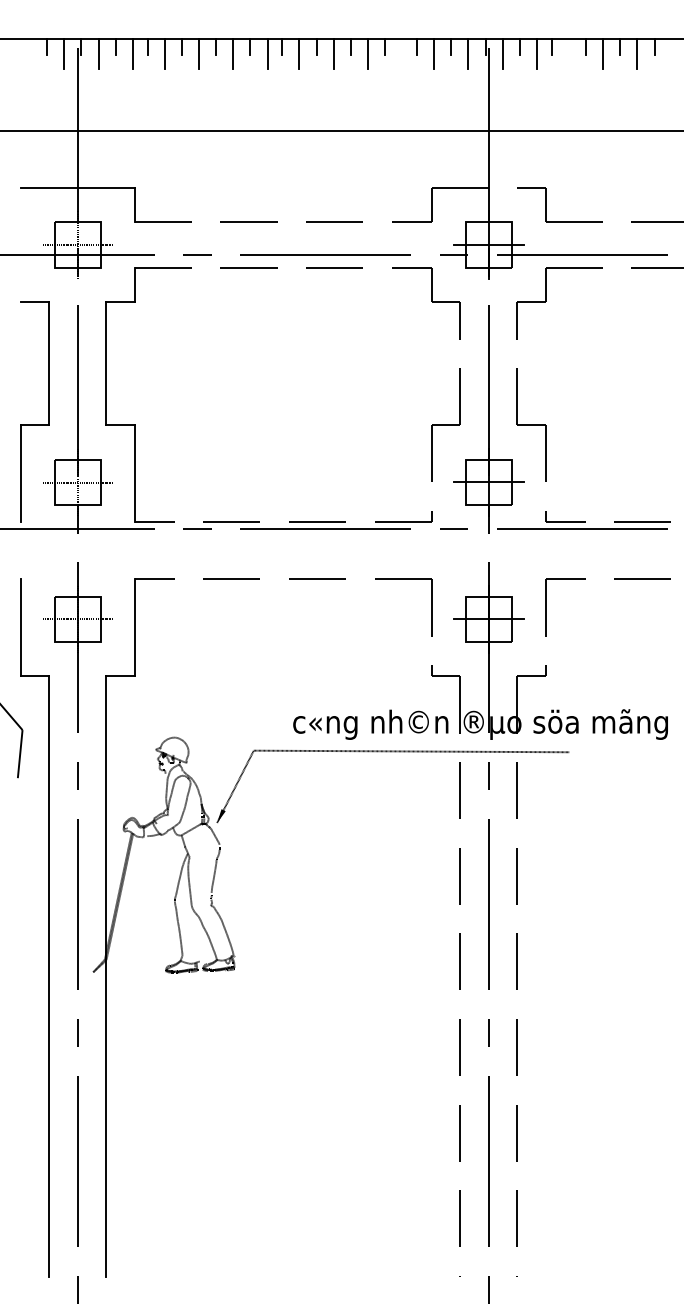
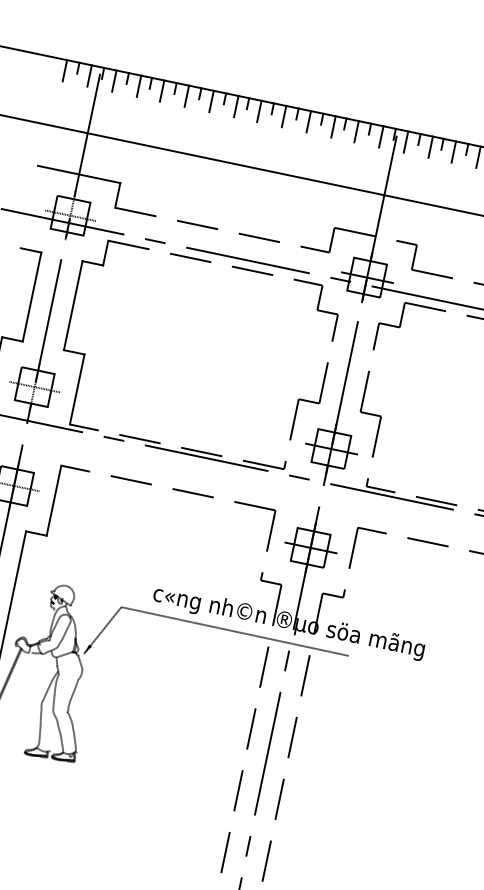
line: (30, 53) -> (65, 70), added
line: (402, 53) -> (333, 126), added
line: (568, 53) -> (453, 151), added

